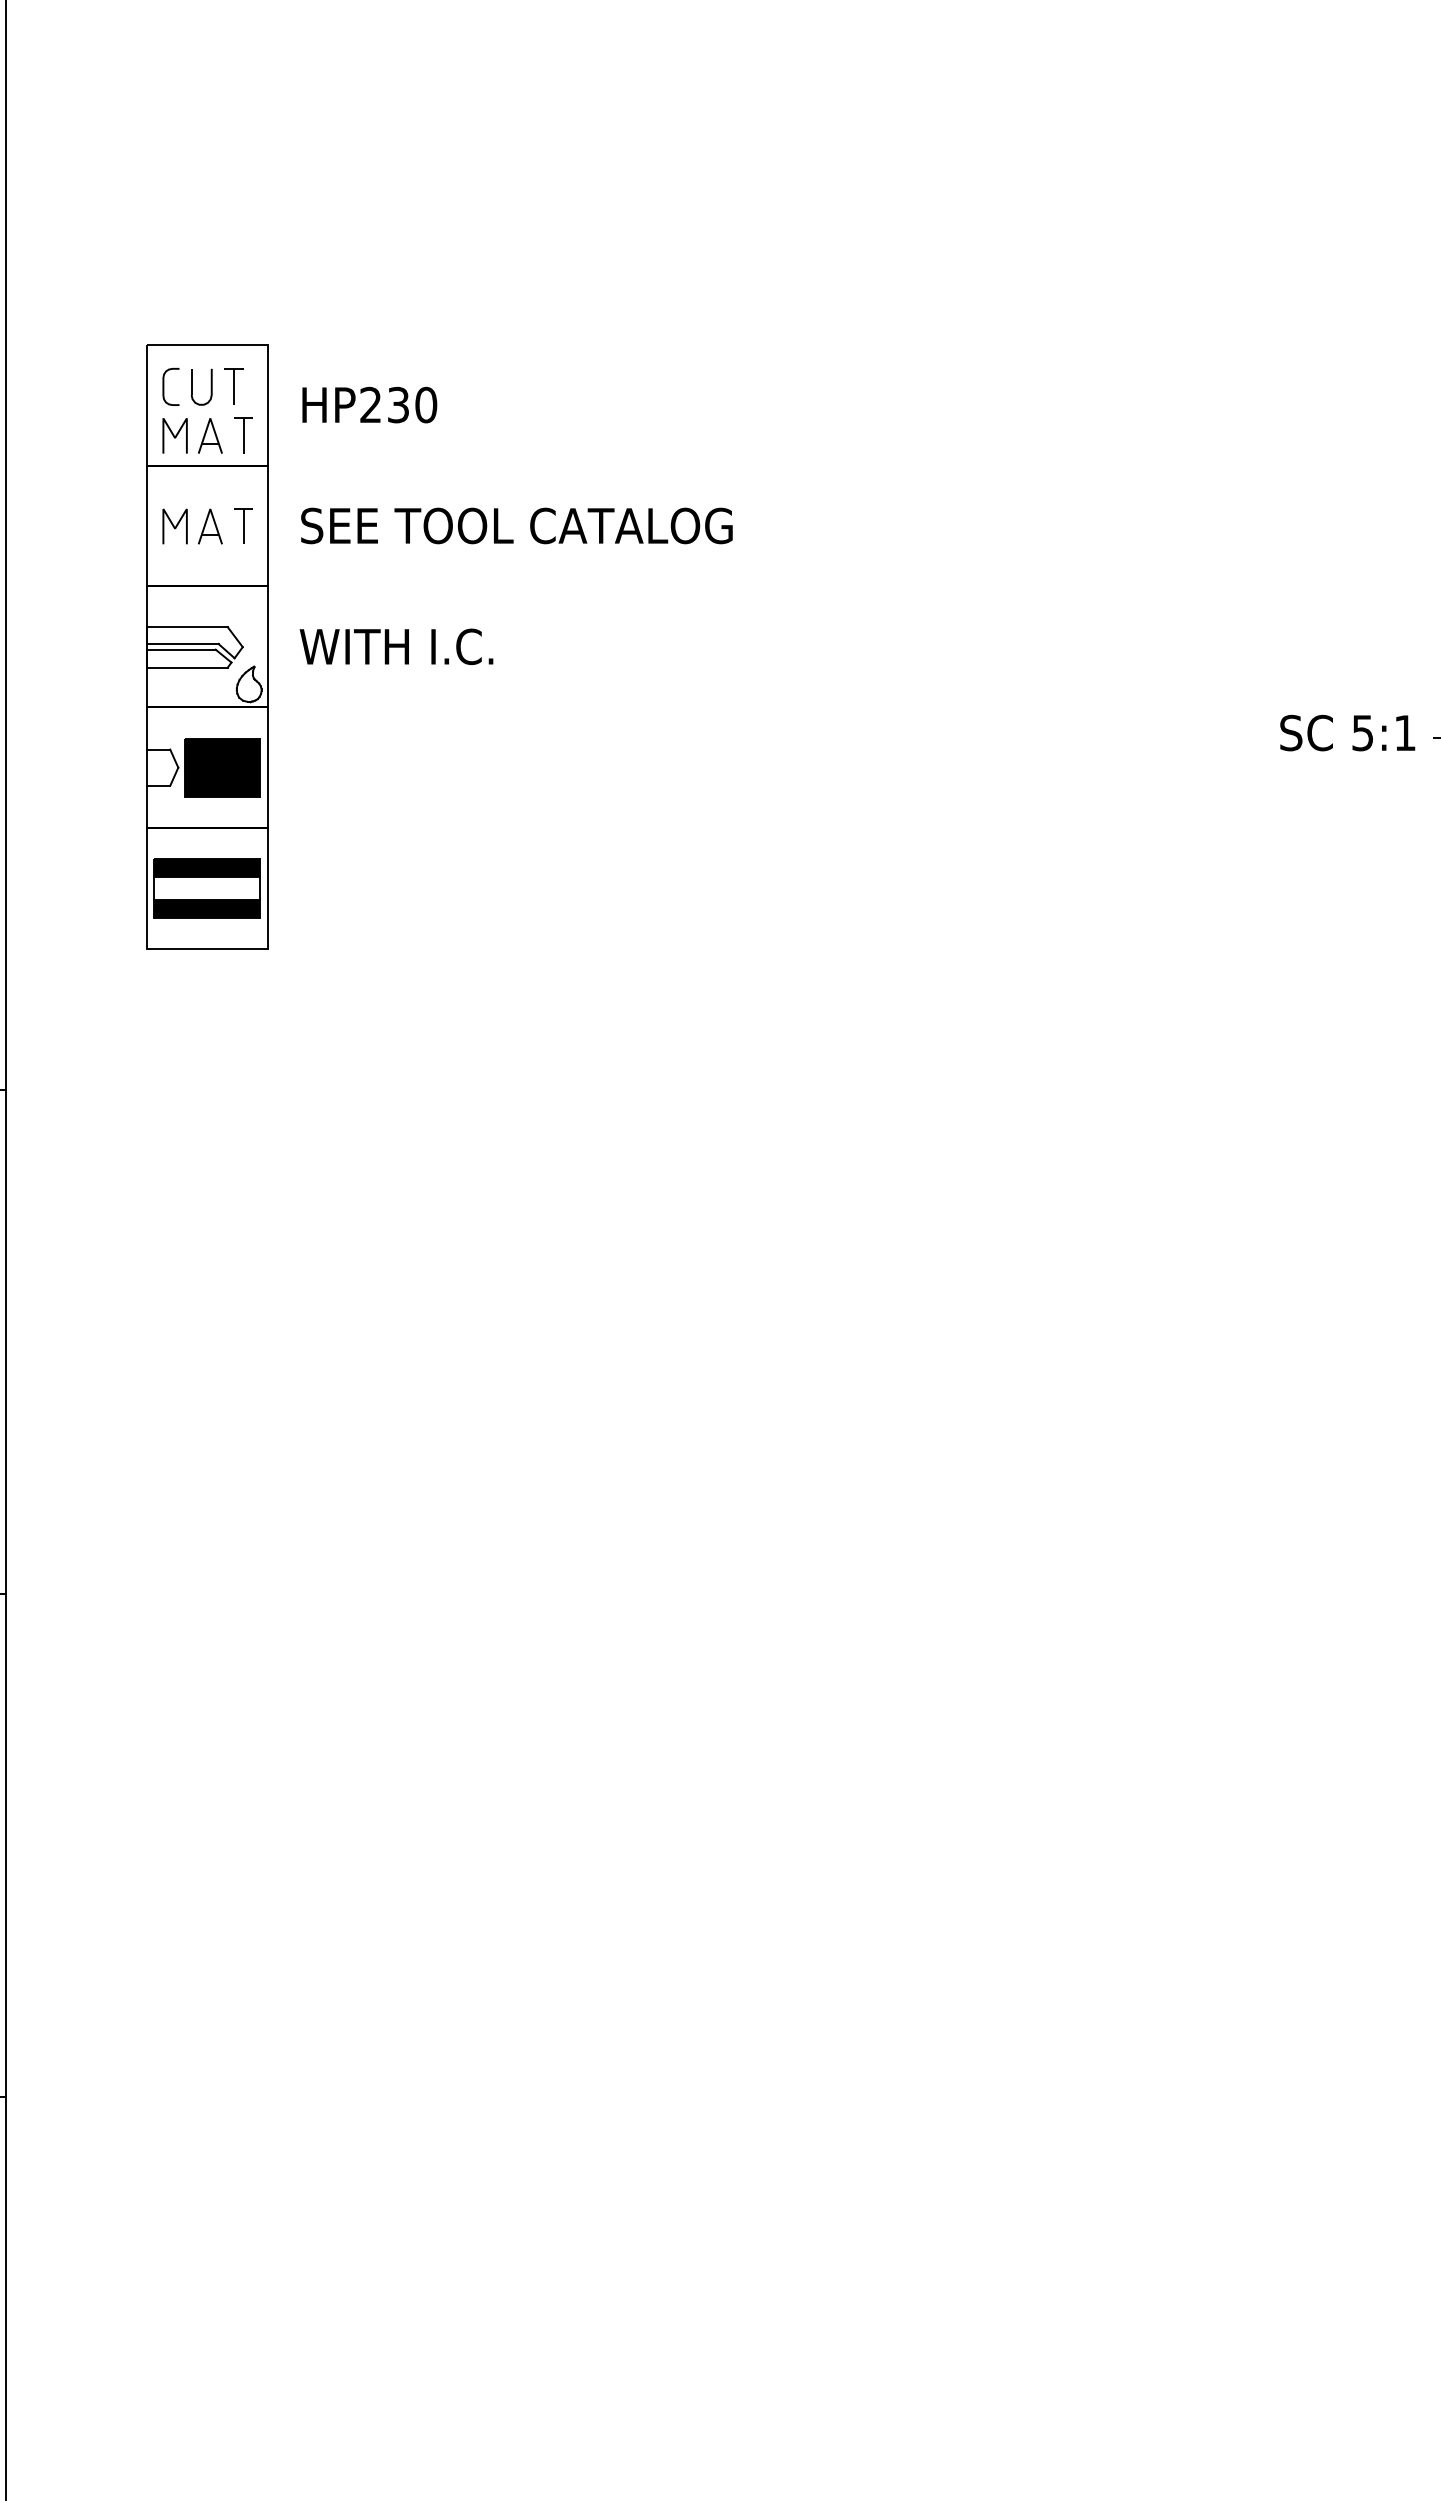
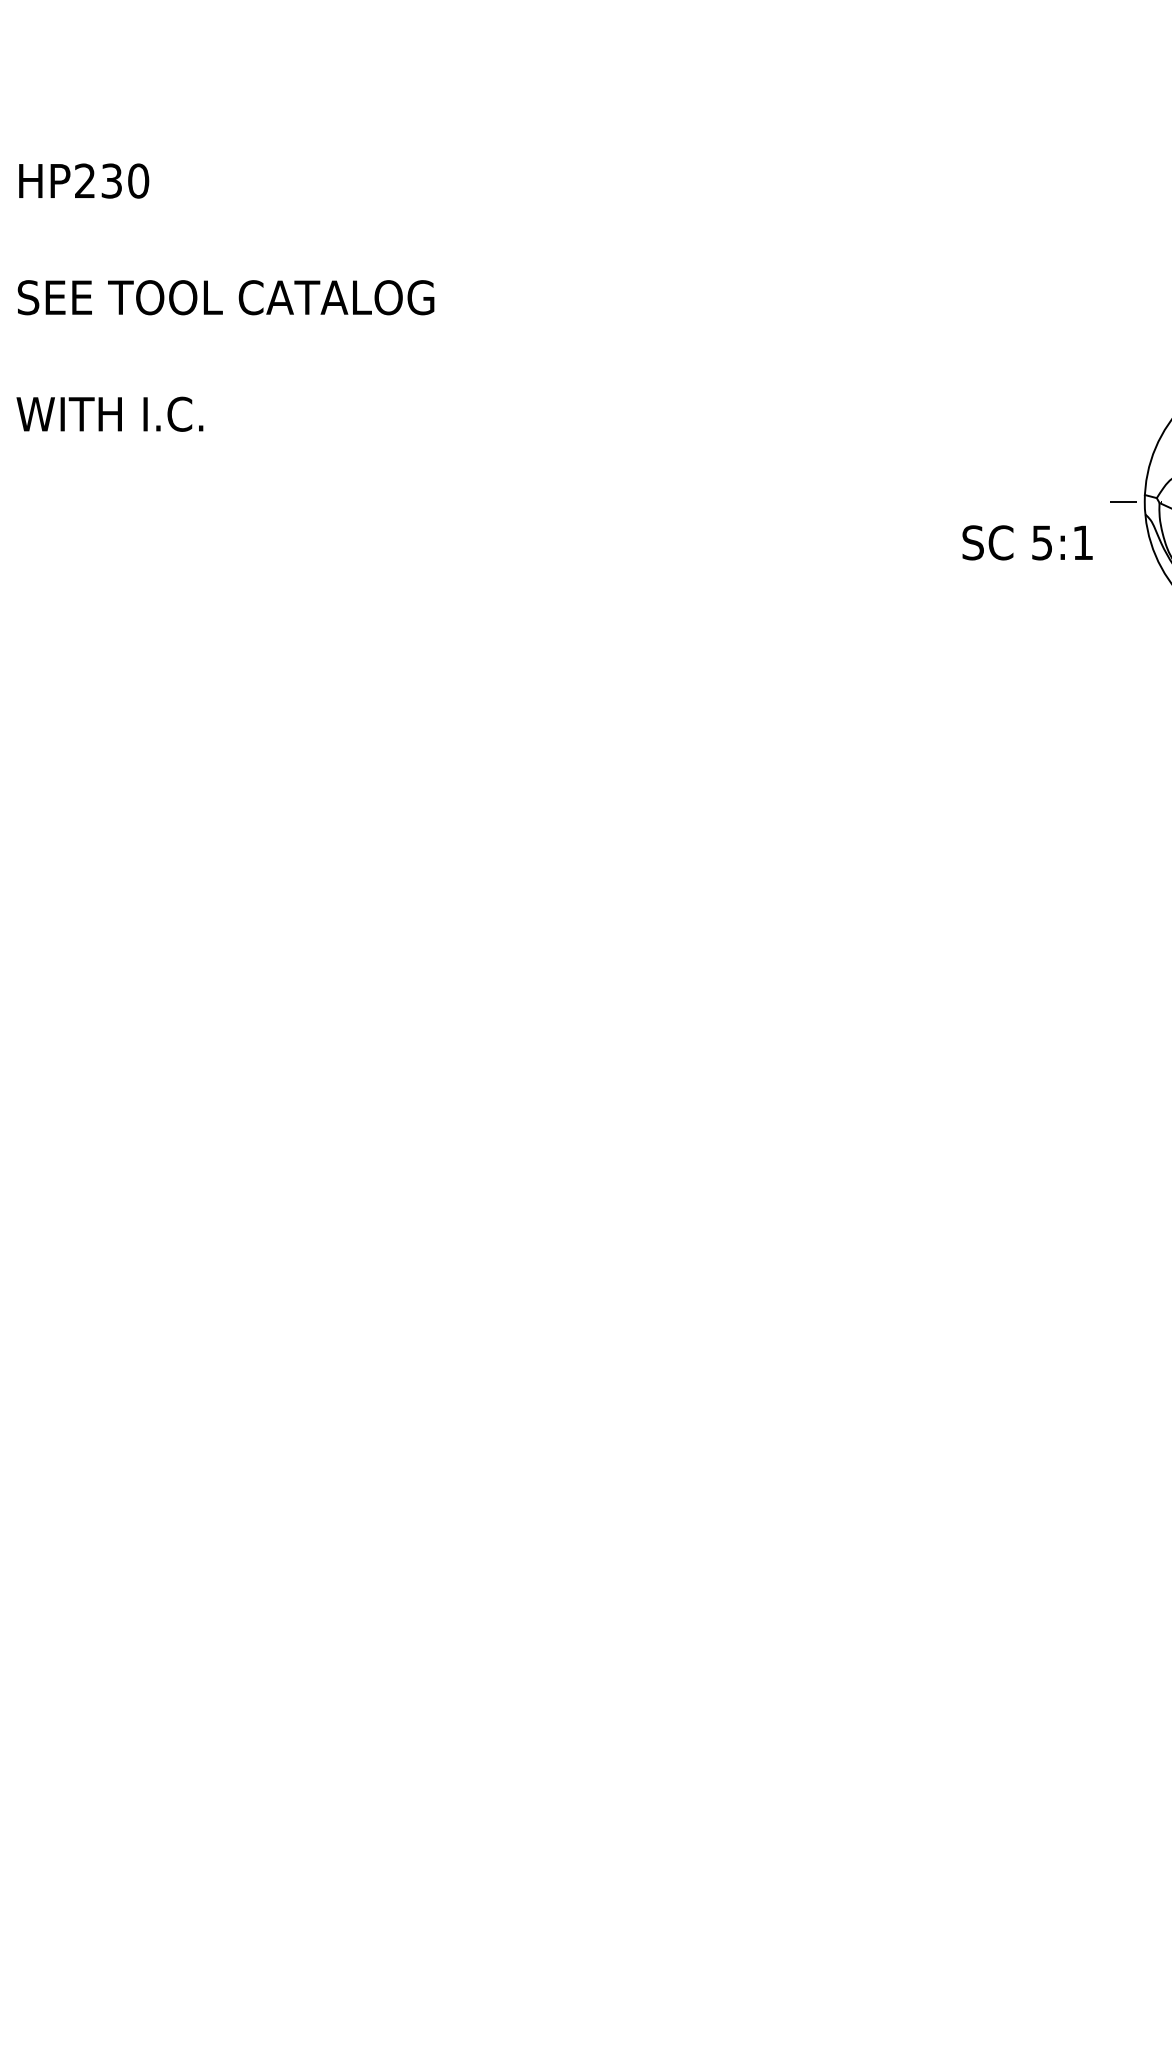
text: (1347, 732) -> (1027, 542), moved

